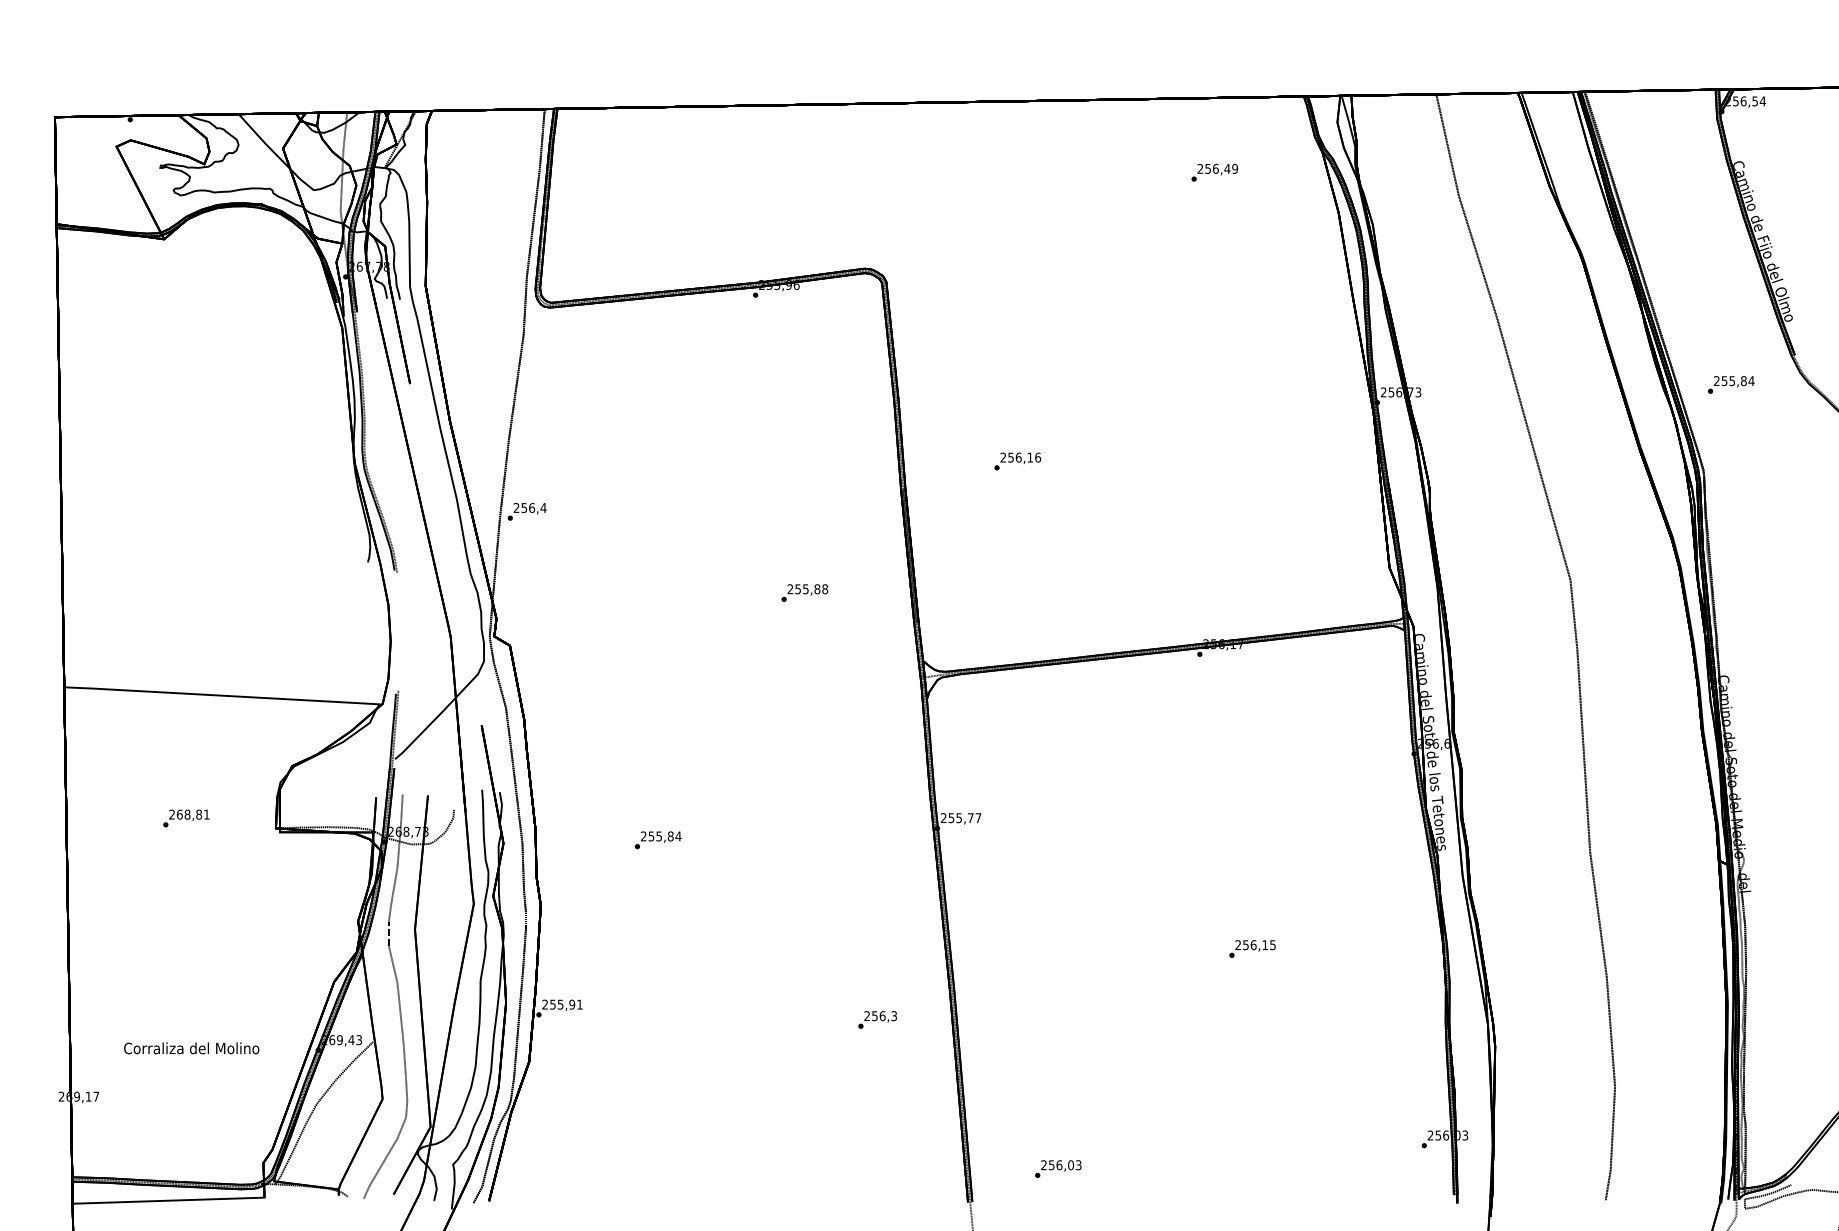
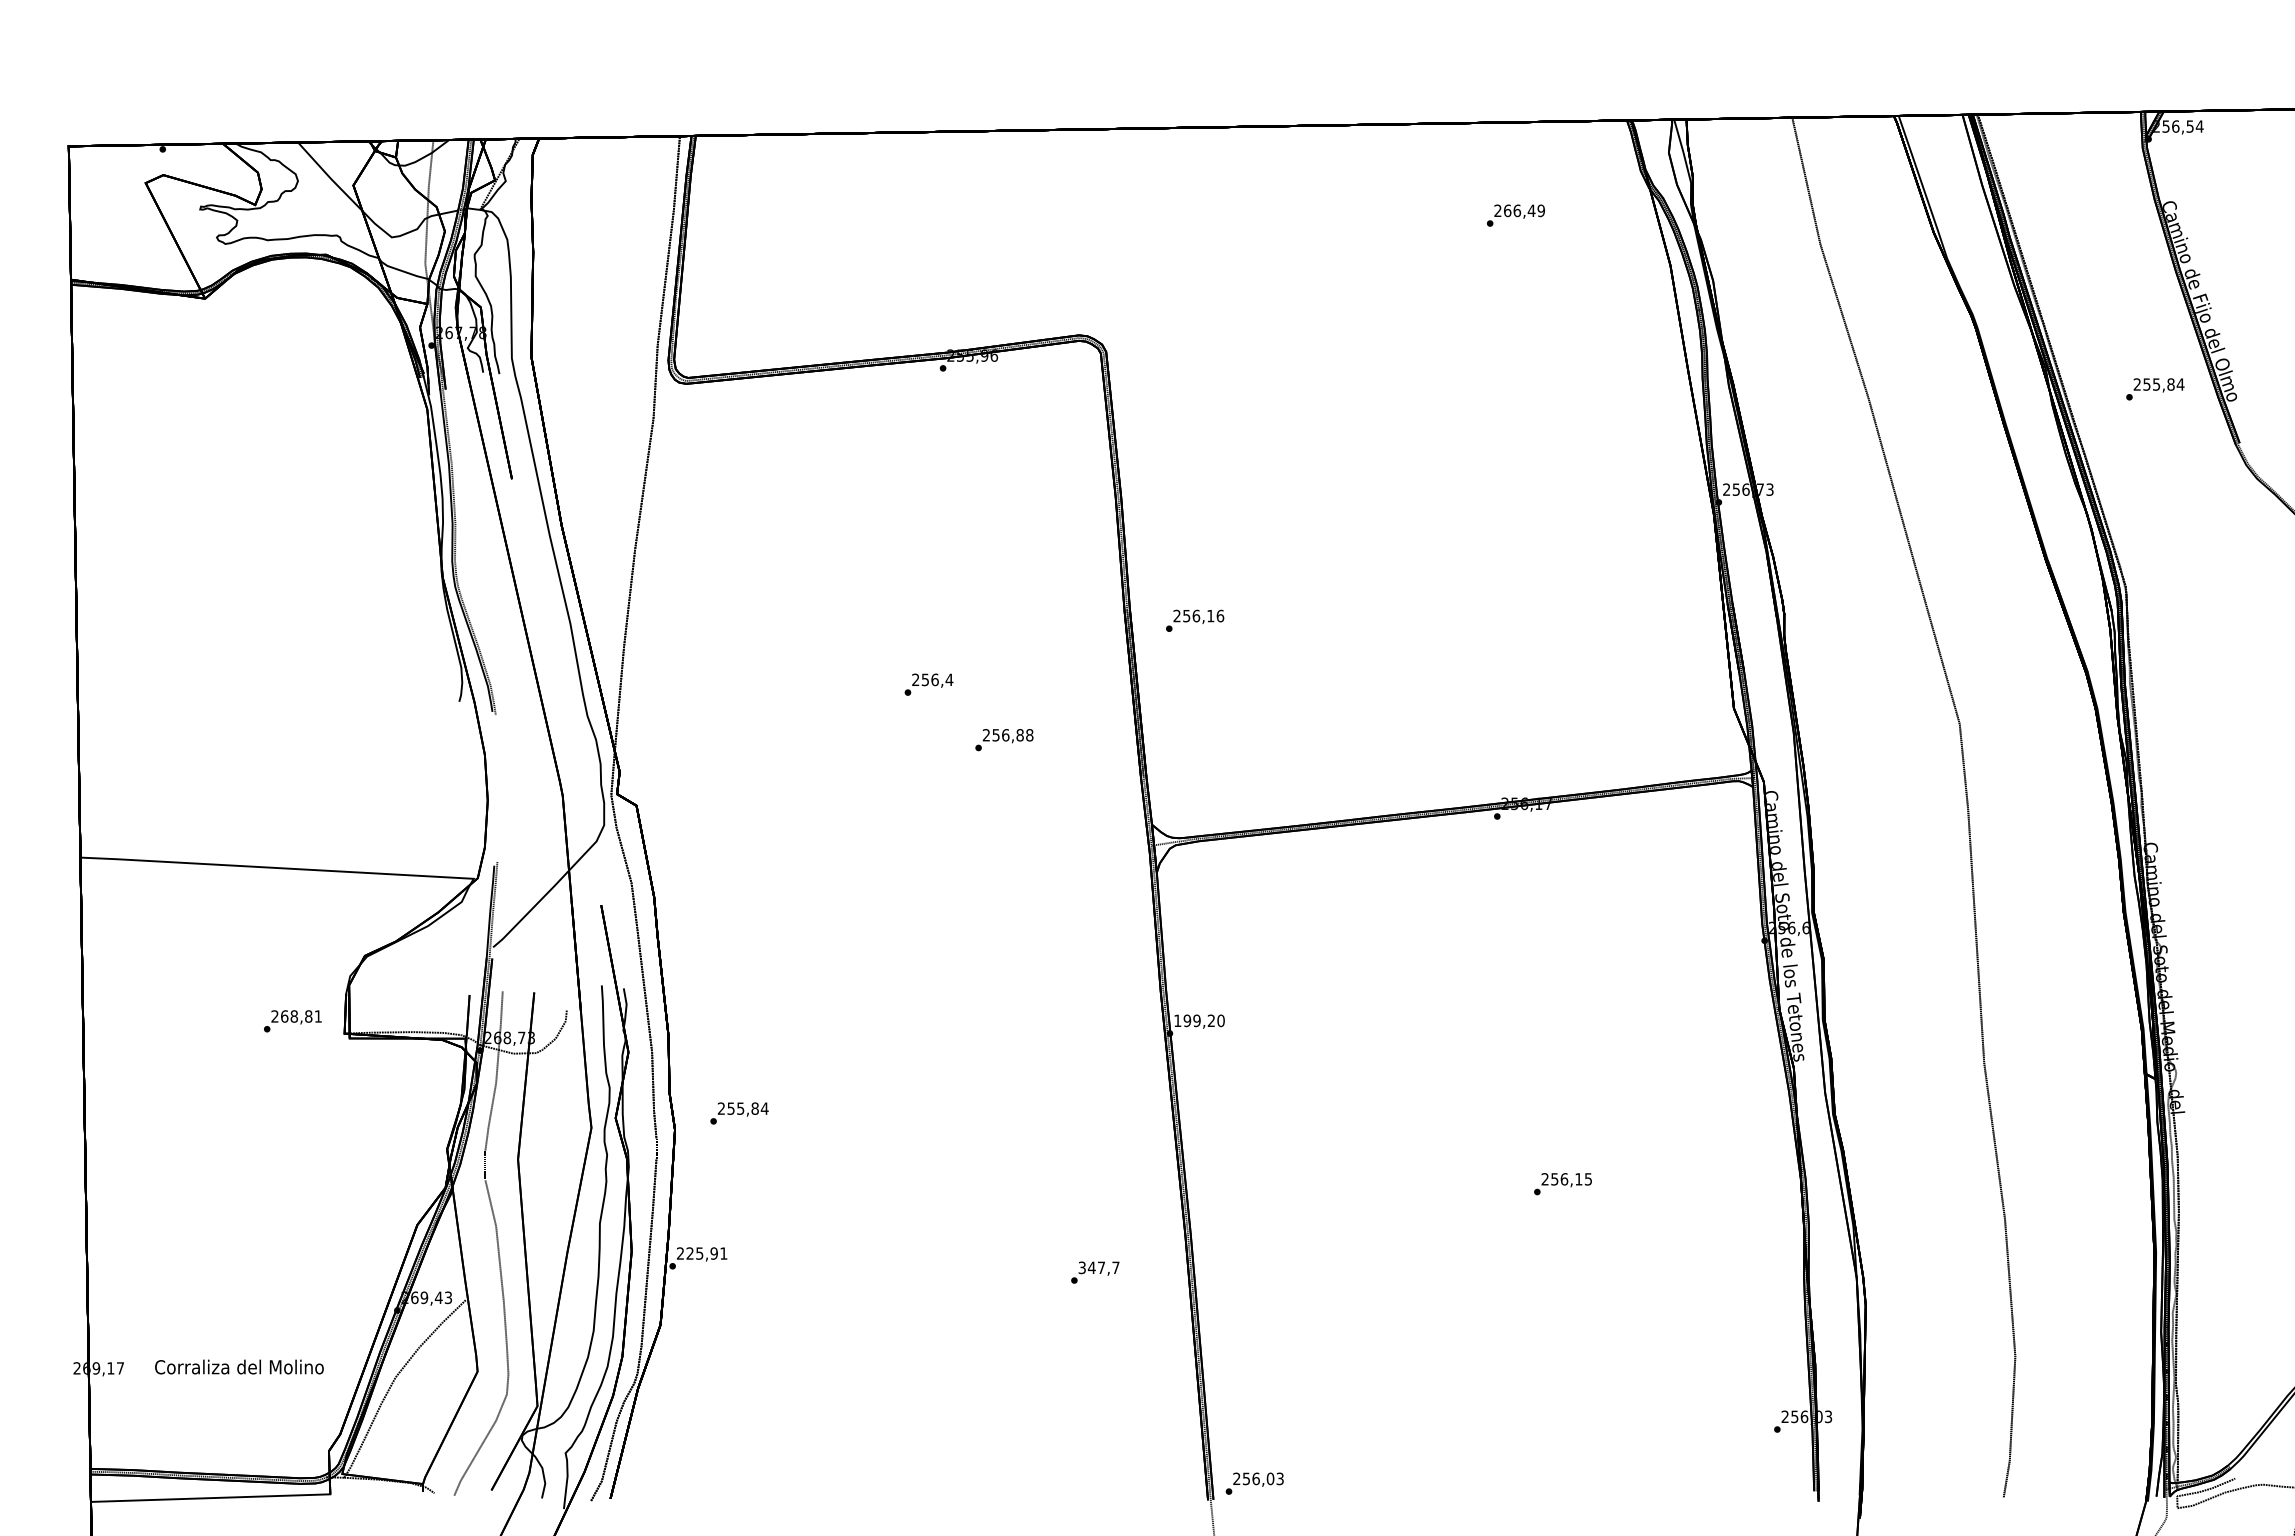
text: (1208, 168) -> (1507, 210), 256,49 -> 266,49
text: (1731, 385) -> (2155, 389), moved
text: (1018, 461) -> (1195, 620), moved
text: (526, 511) -> (928, 684), moved
text: (805, 589) -> (1005, 735), 255,88 -> 256,88
text: (961, 817) -> (1199, 1020), 255,77 -> 199,20
text: (186, 818) -> (292, 1021), moved
text: (658, 840) -> (739, 1113), moved
text: (552, 1004) -> (689, 1253), 255,91 -> 225,91
text: (880, 1015) -> (1098, 1267), 256,3 -> 347,7
text: (191, 1047) -> (239, 1366), moved
text: (1058, 1168) -> (1254, 1483), moved

